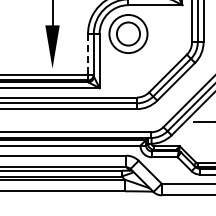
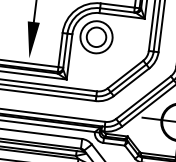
line: (88, 54) -> (60, 50), dashed -> solid

